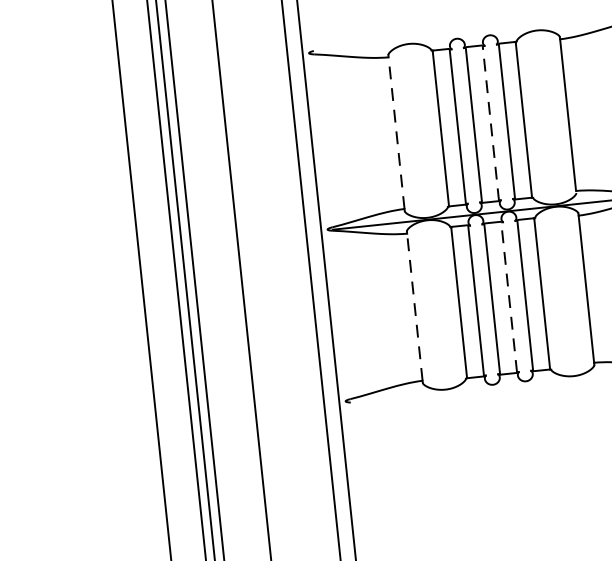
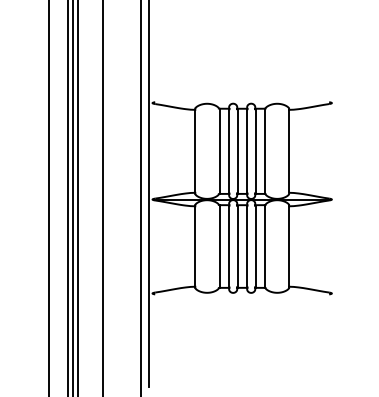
line: (490, 123) -> (246, 151), dashed -> solid
line: (396, 131) -> (195, 150), dashed -> solid
line: (508, 297) -> (246, 246), dashed -> solid
line: (415, 307) -> (195, 246), dashed -> solid

